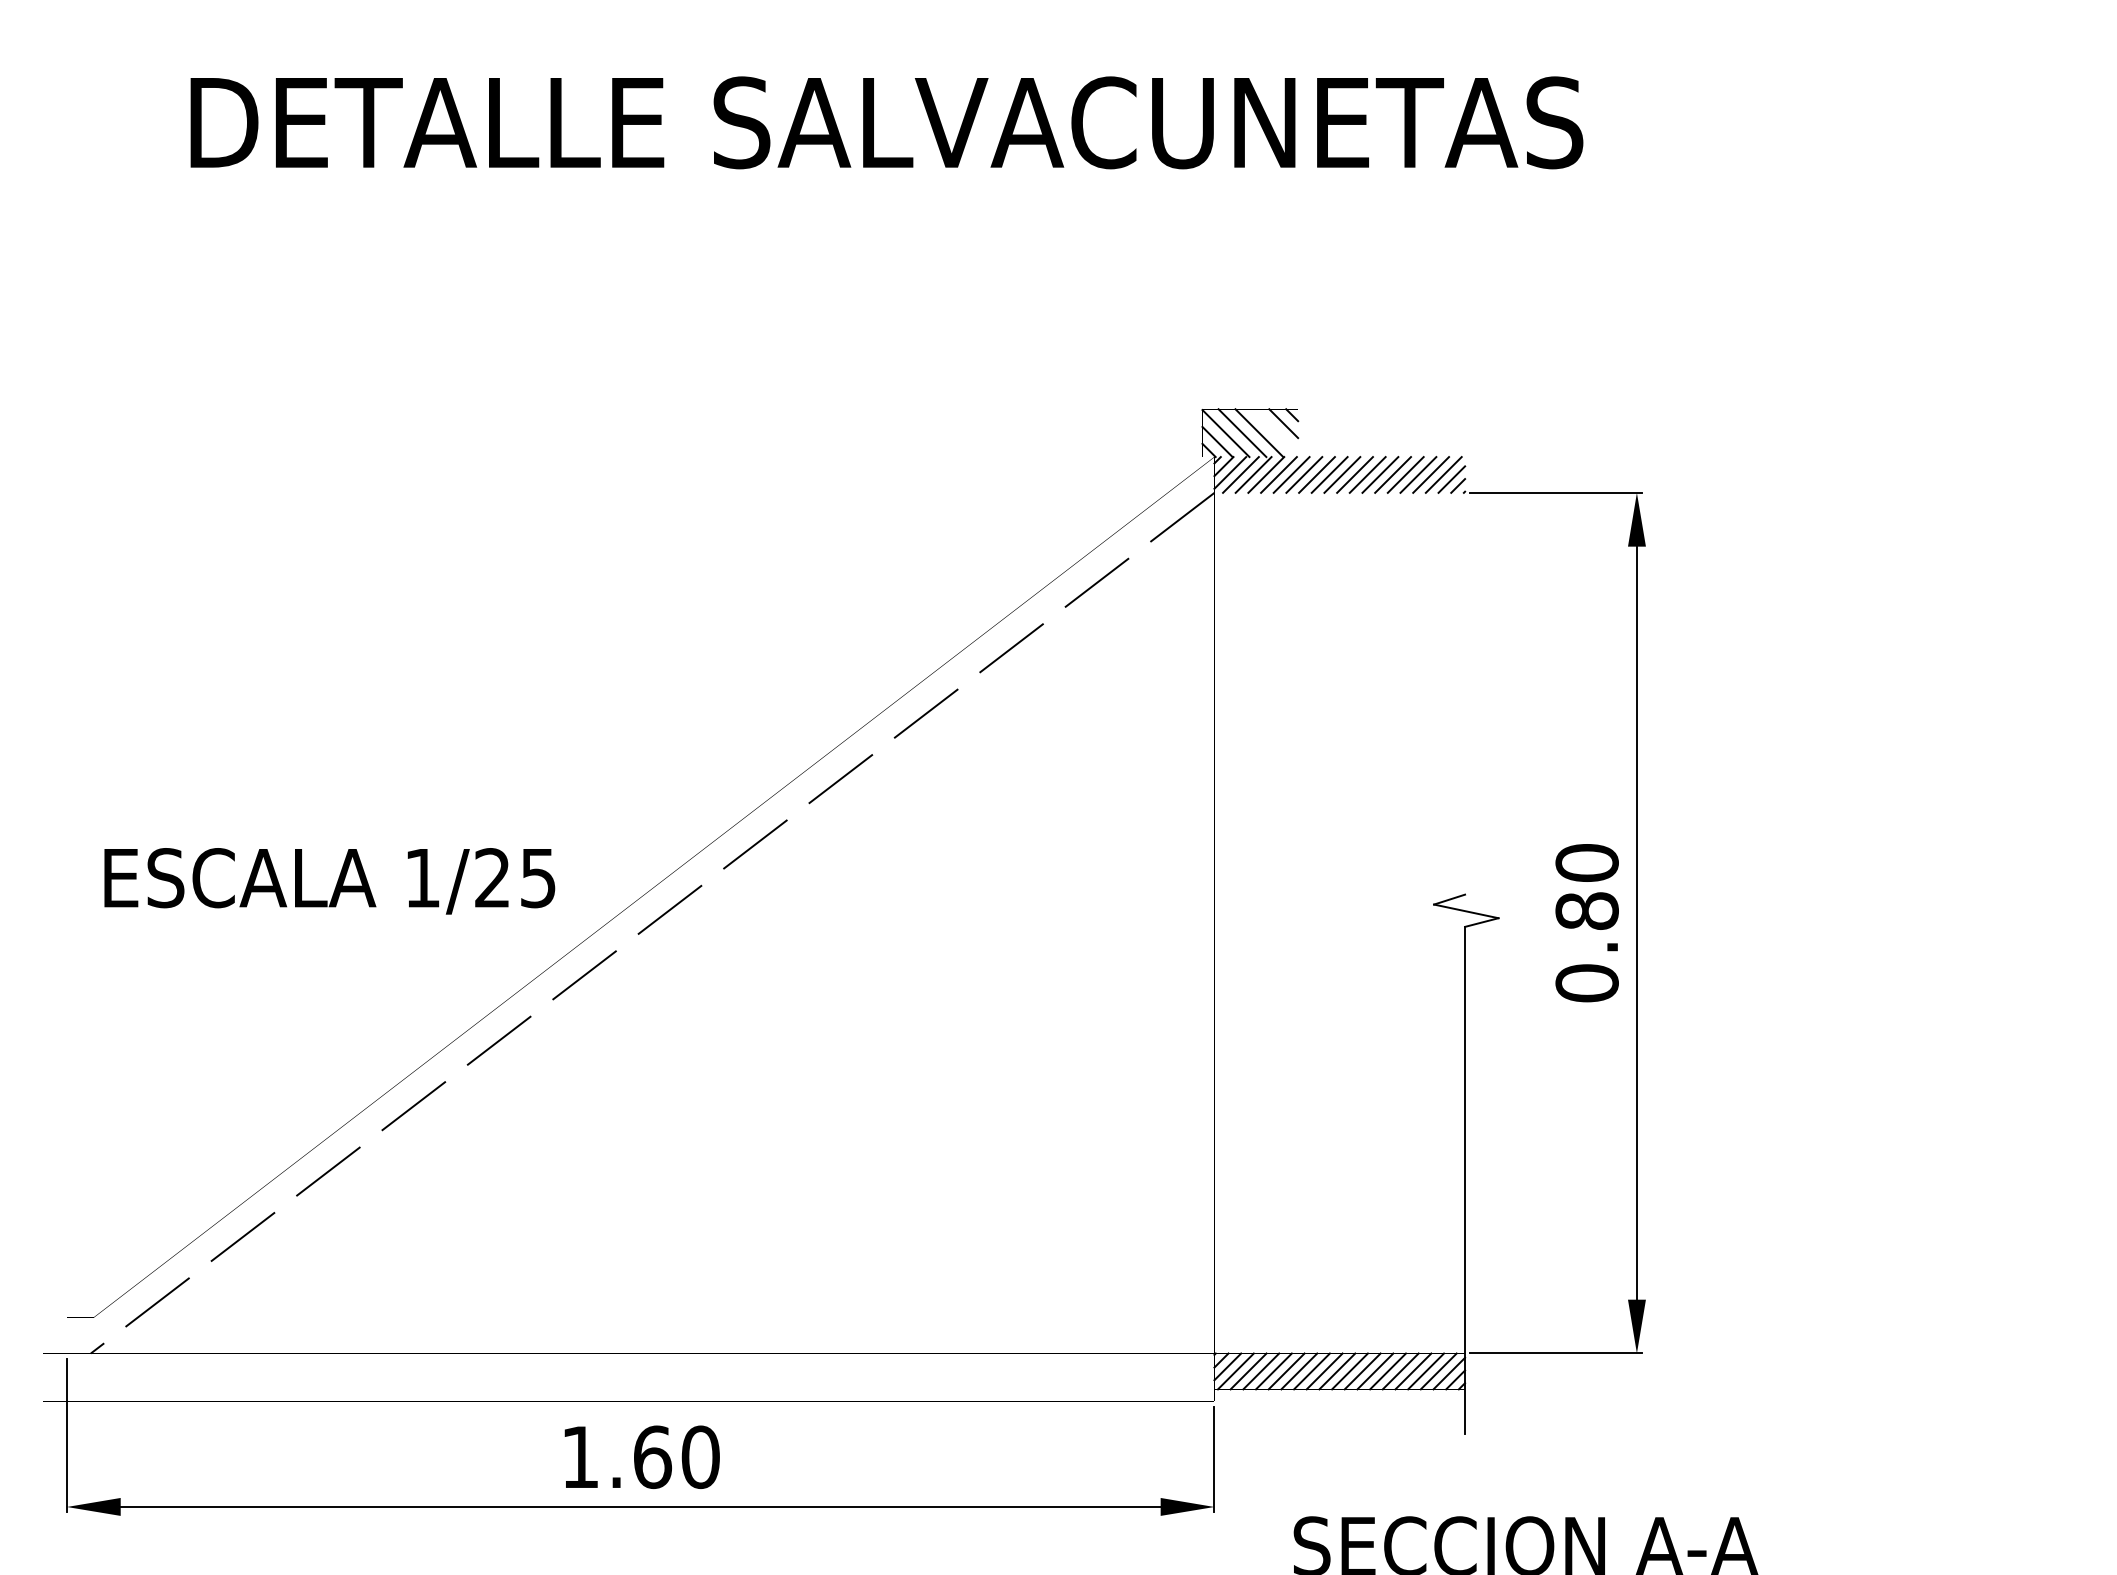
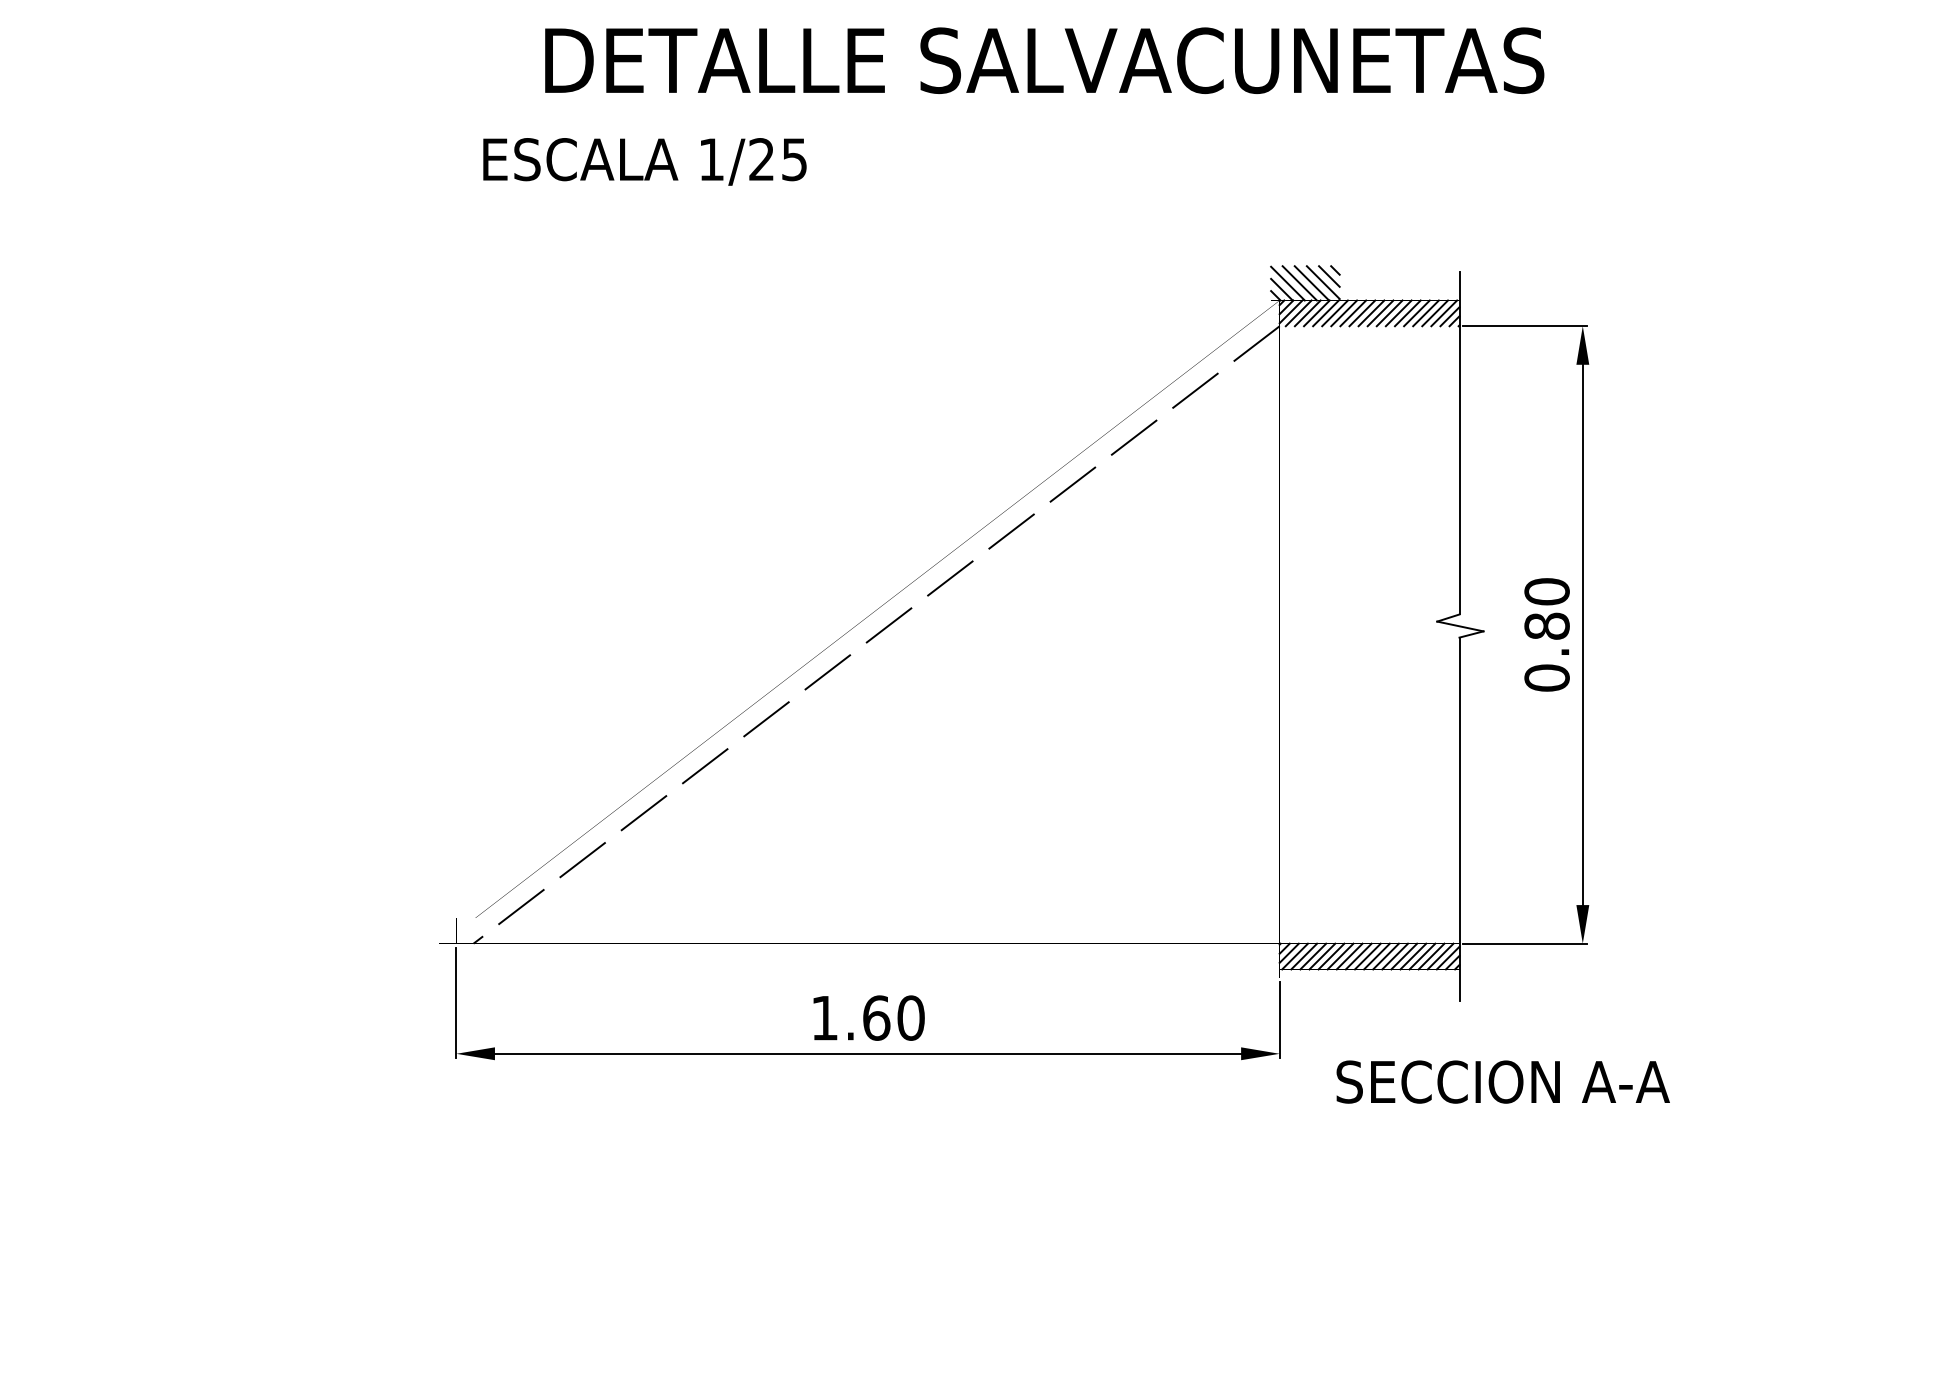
line: (1274, 431) -> (1322, 282), added
line: (1465, 656) -> (1459, 443), added
text: (329, 880) -> (644, 161), moved

